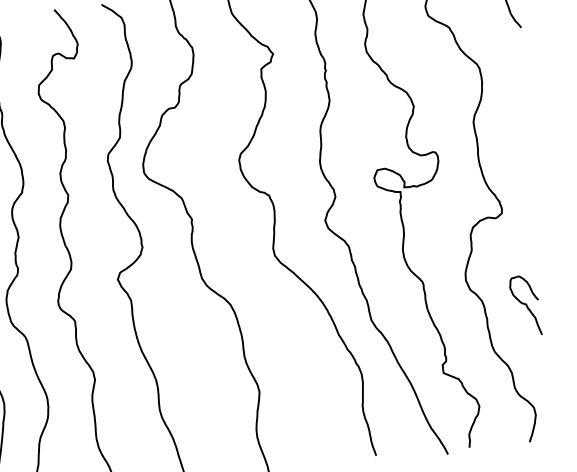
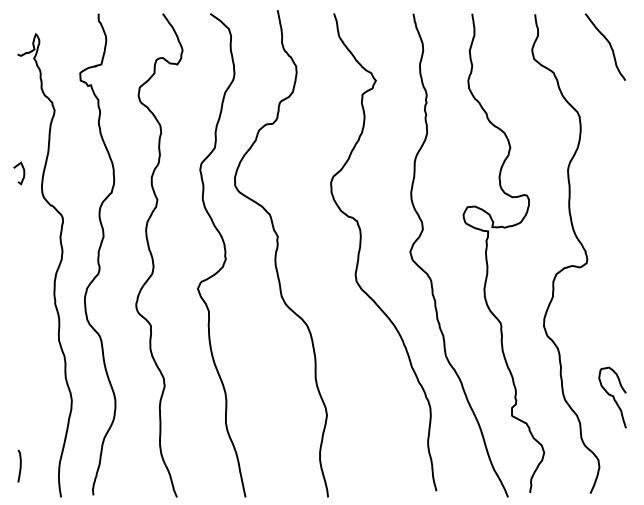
curve: (525, 305) -> (612, 397), moved

